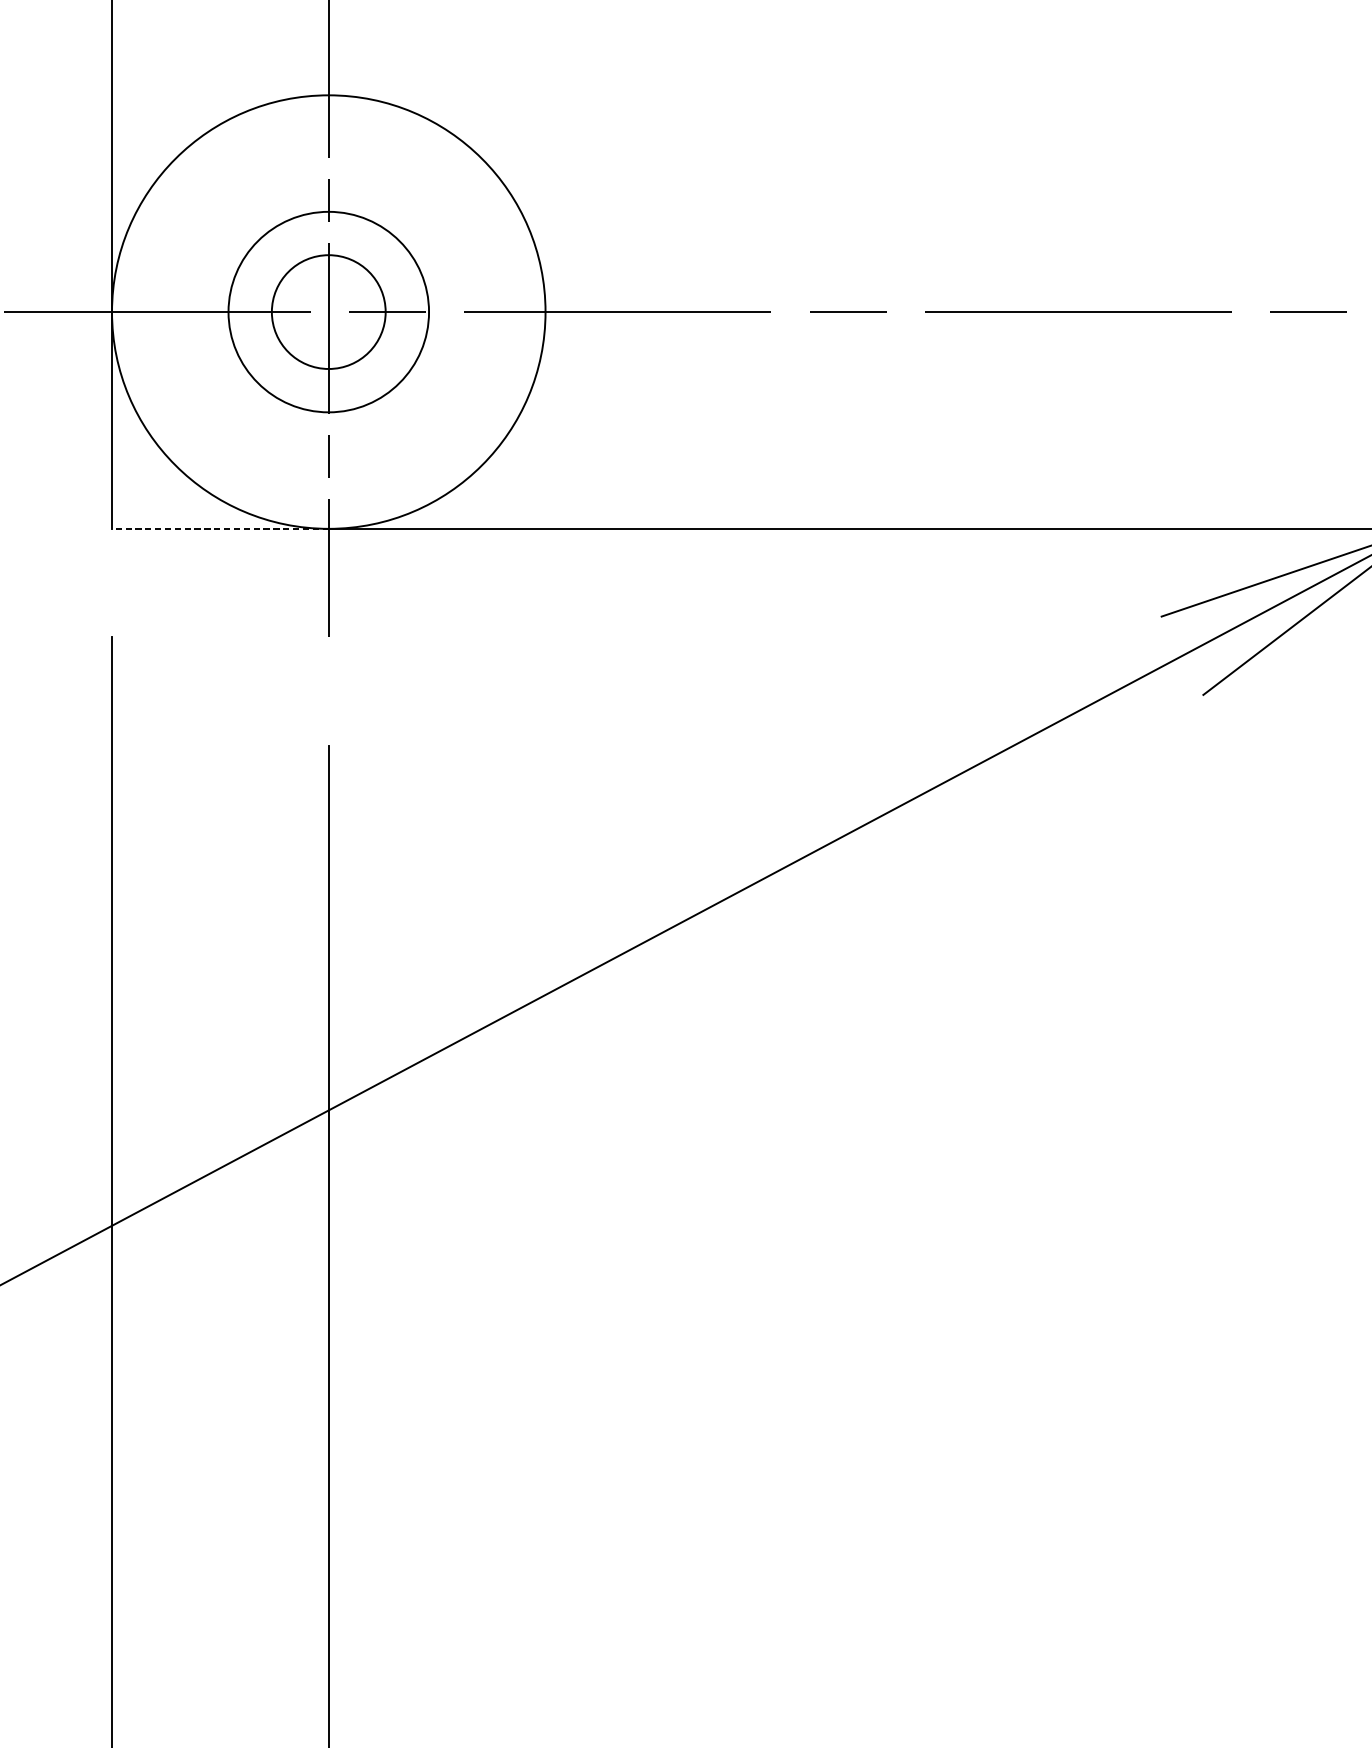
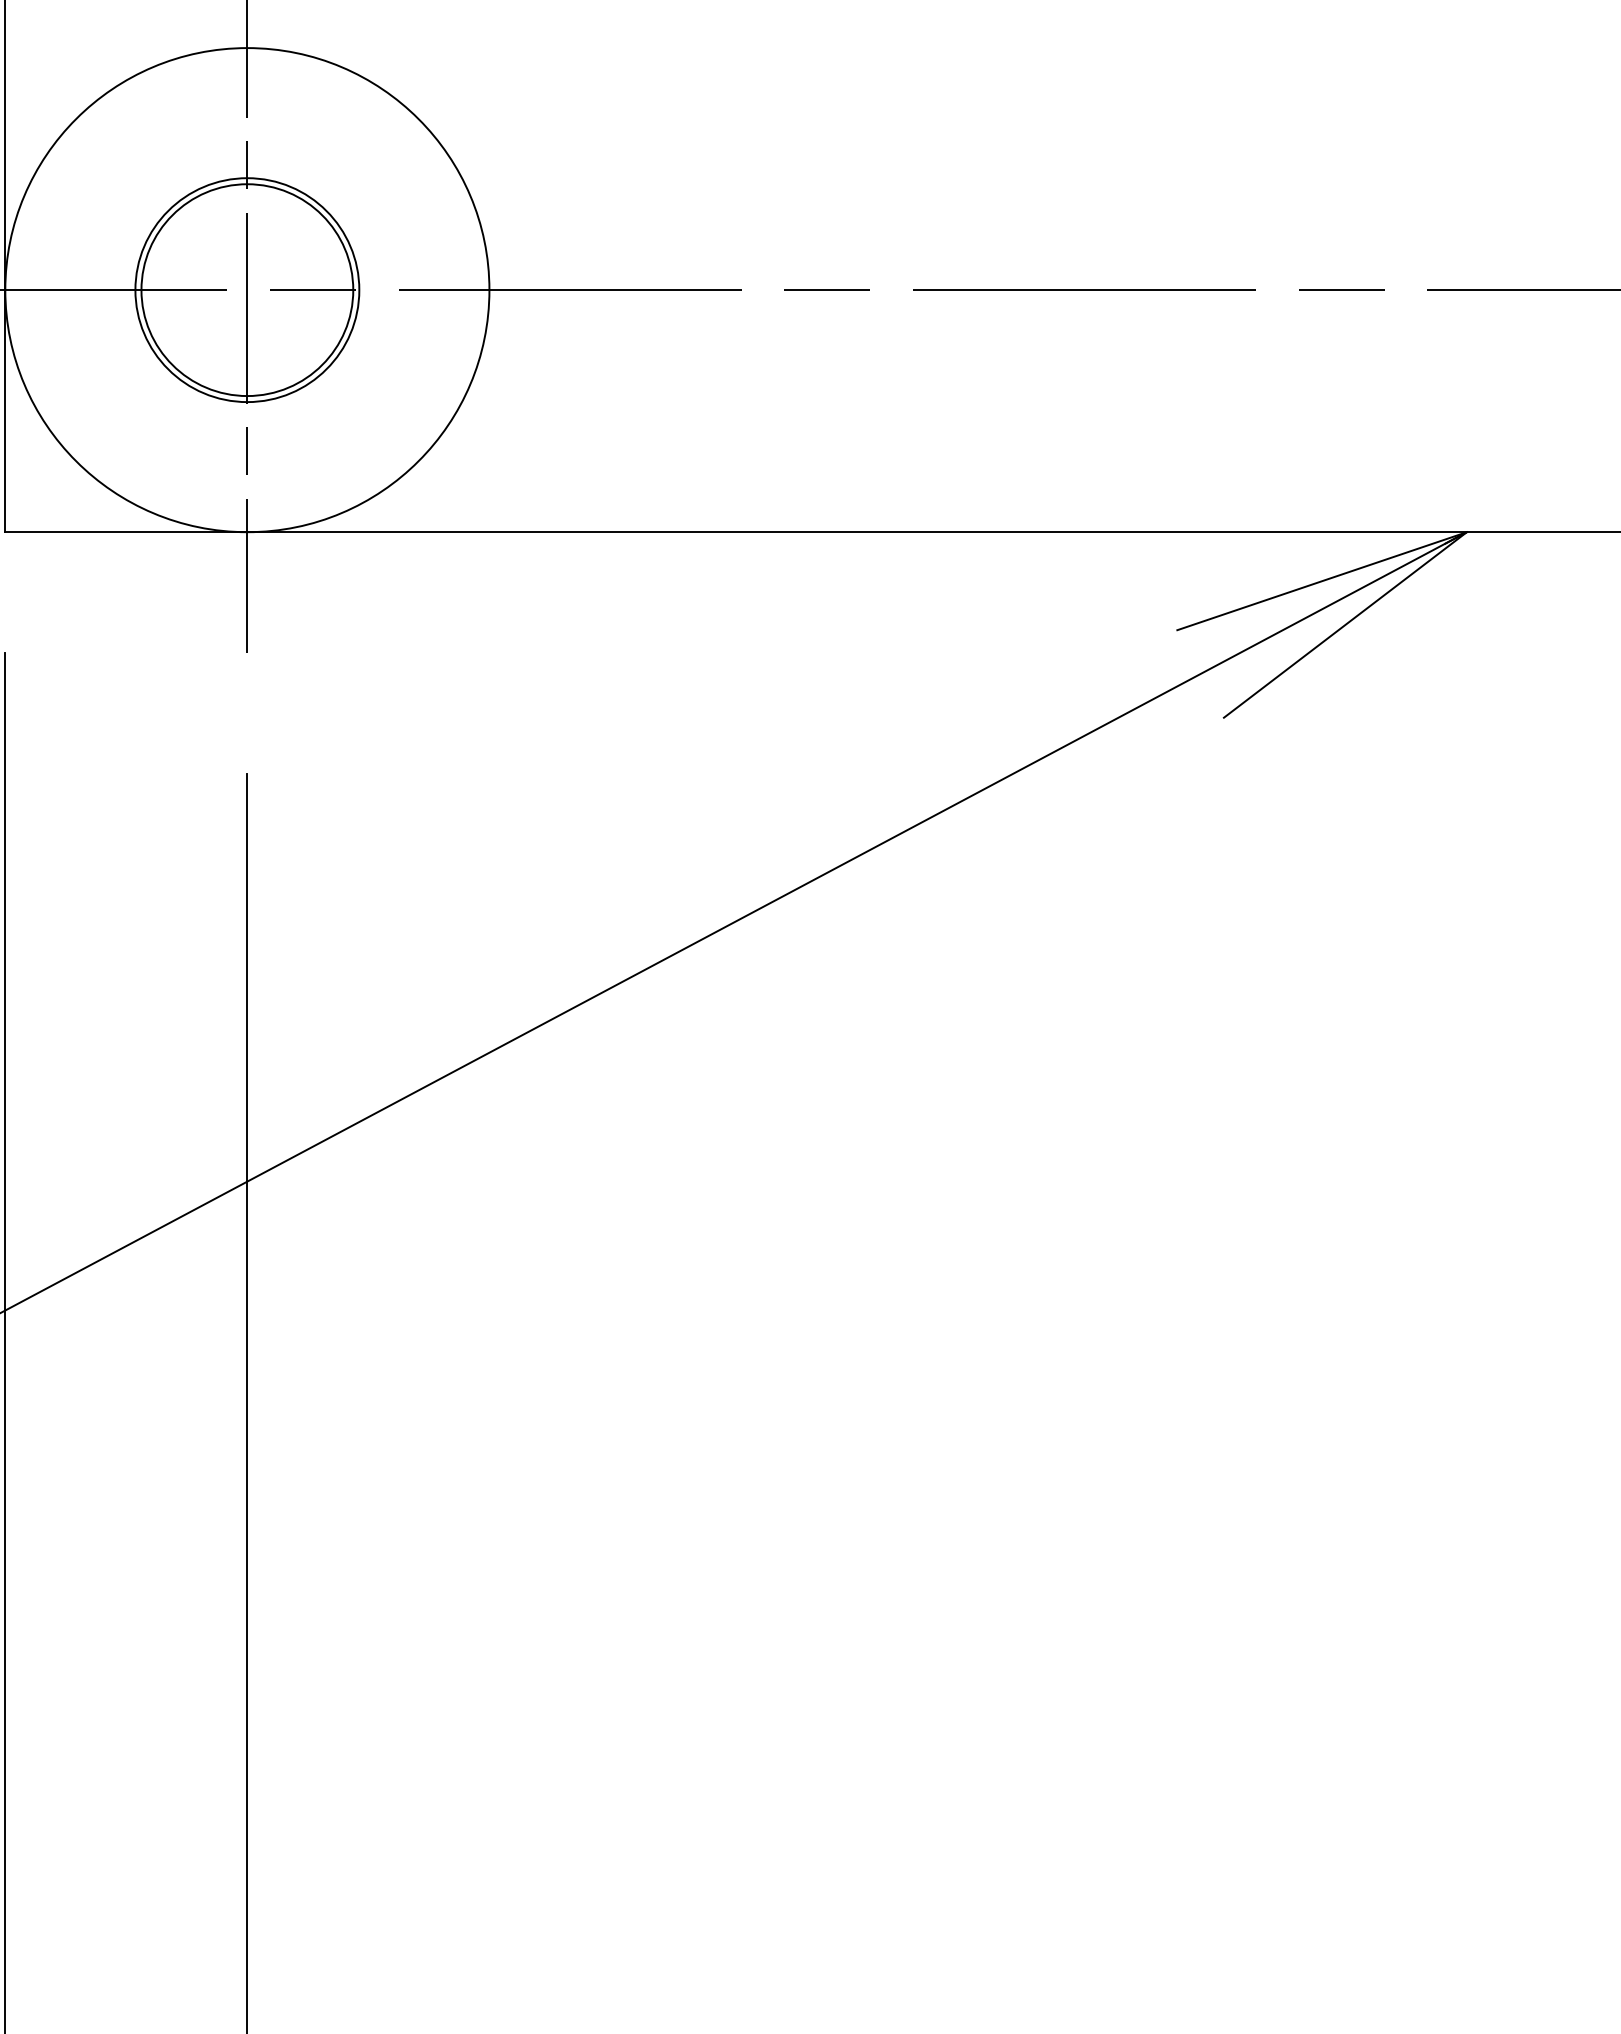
circle: (328, 312) -> (247, 290), size x1.67
line: (219, 529) -> (125, 532), dashed -> solid

